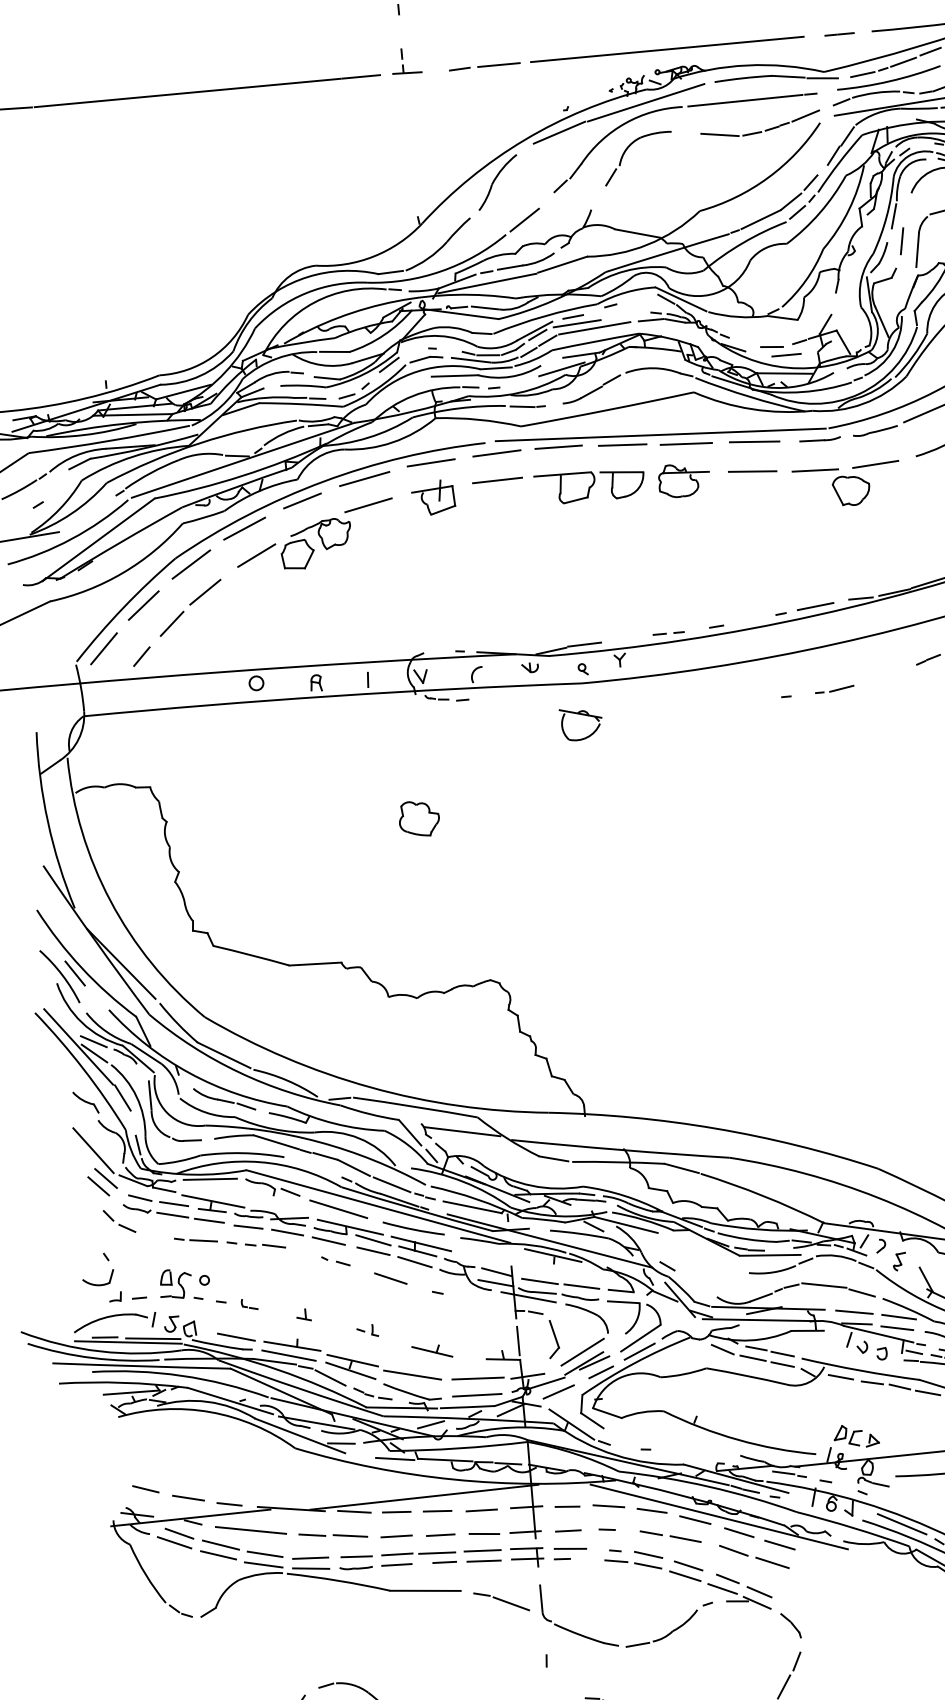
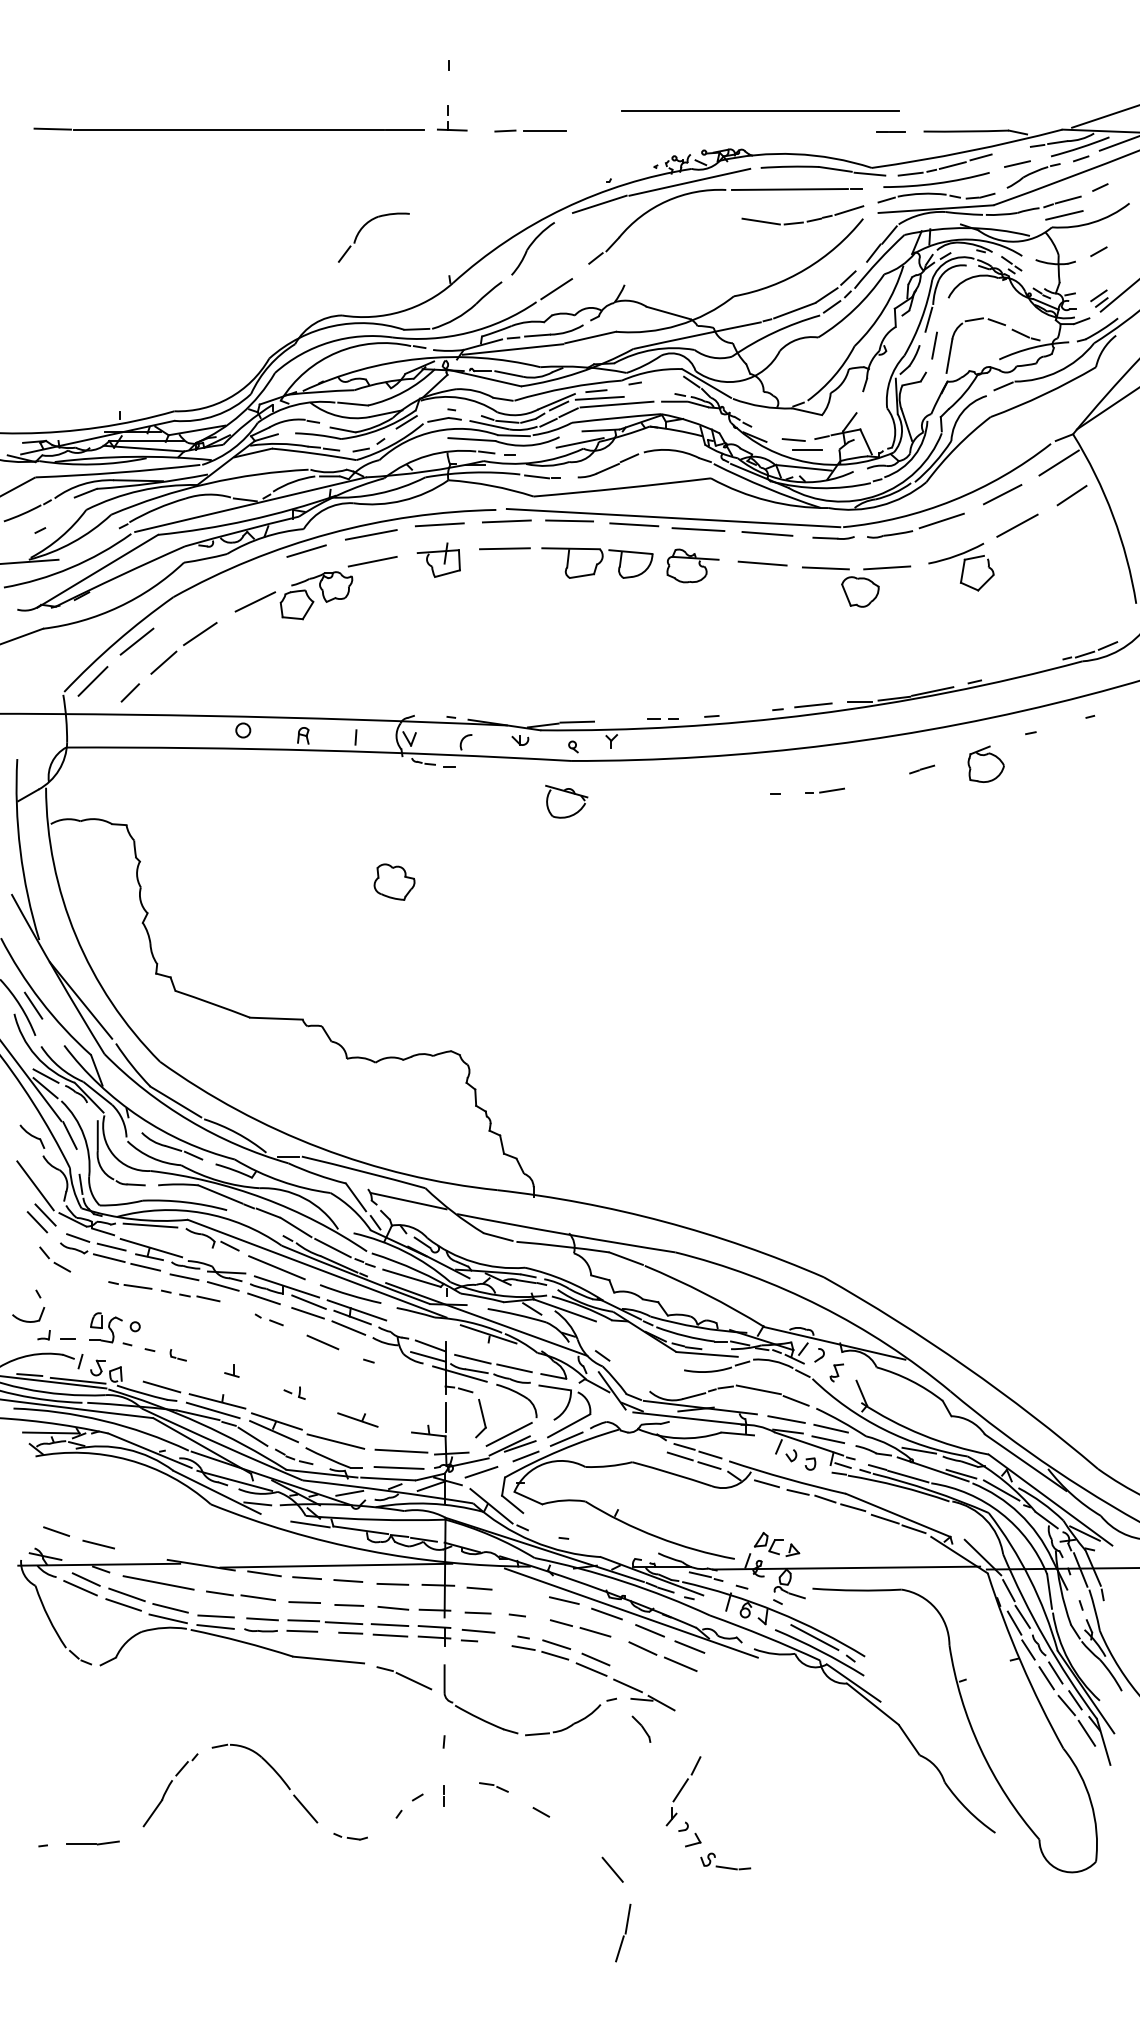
line: (667, 49) -> (760, 110), moved
part: (626, 151) -> (362, 229), moved
line: (244, 528) -> (245, 573), removed
line: (191, 564) -> (188, 604), removed
line: (722, 1349) -> (650, 1444), removed
line: (229, 1504) -> (139, 1554), removed
line: (608, 1505) -> (520, 1591), removed
part: (743, 1585) -> (649, 1684), removed
part: (790, 1624) -> (641, 1728), moved

